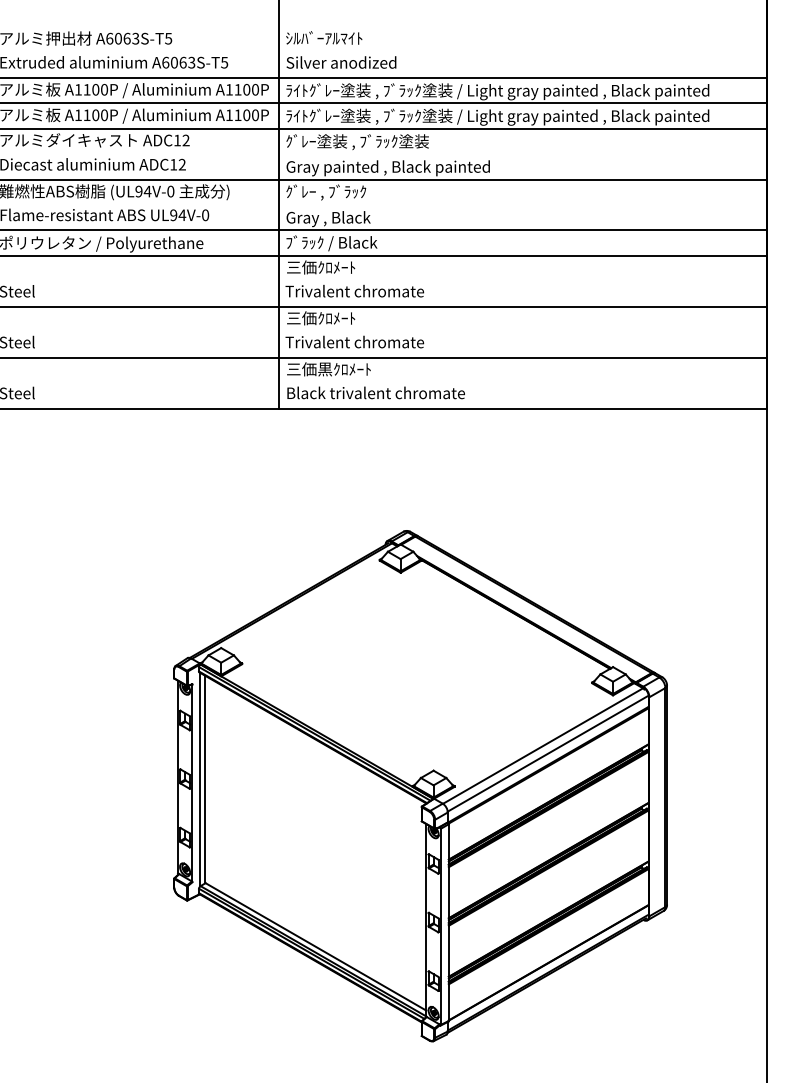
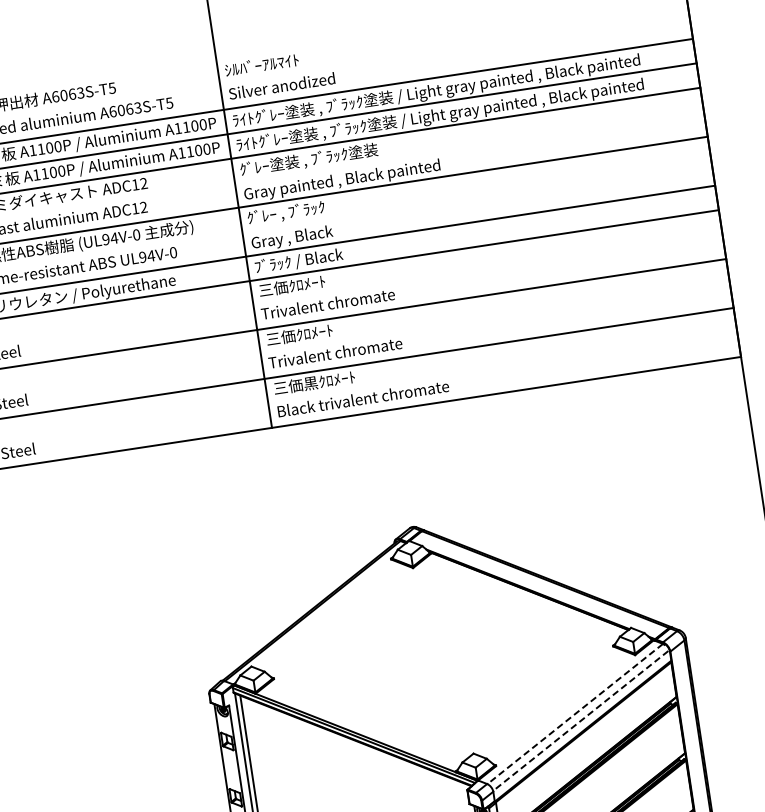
line: (542, 746) -> (574, 714), solid -> dashed
line: (547, 754) -> (580, 721), solid -> dashed

